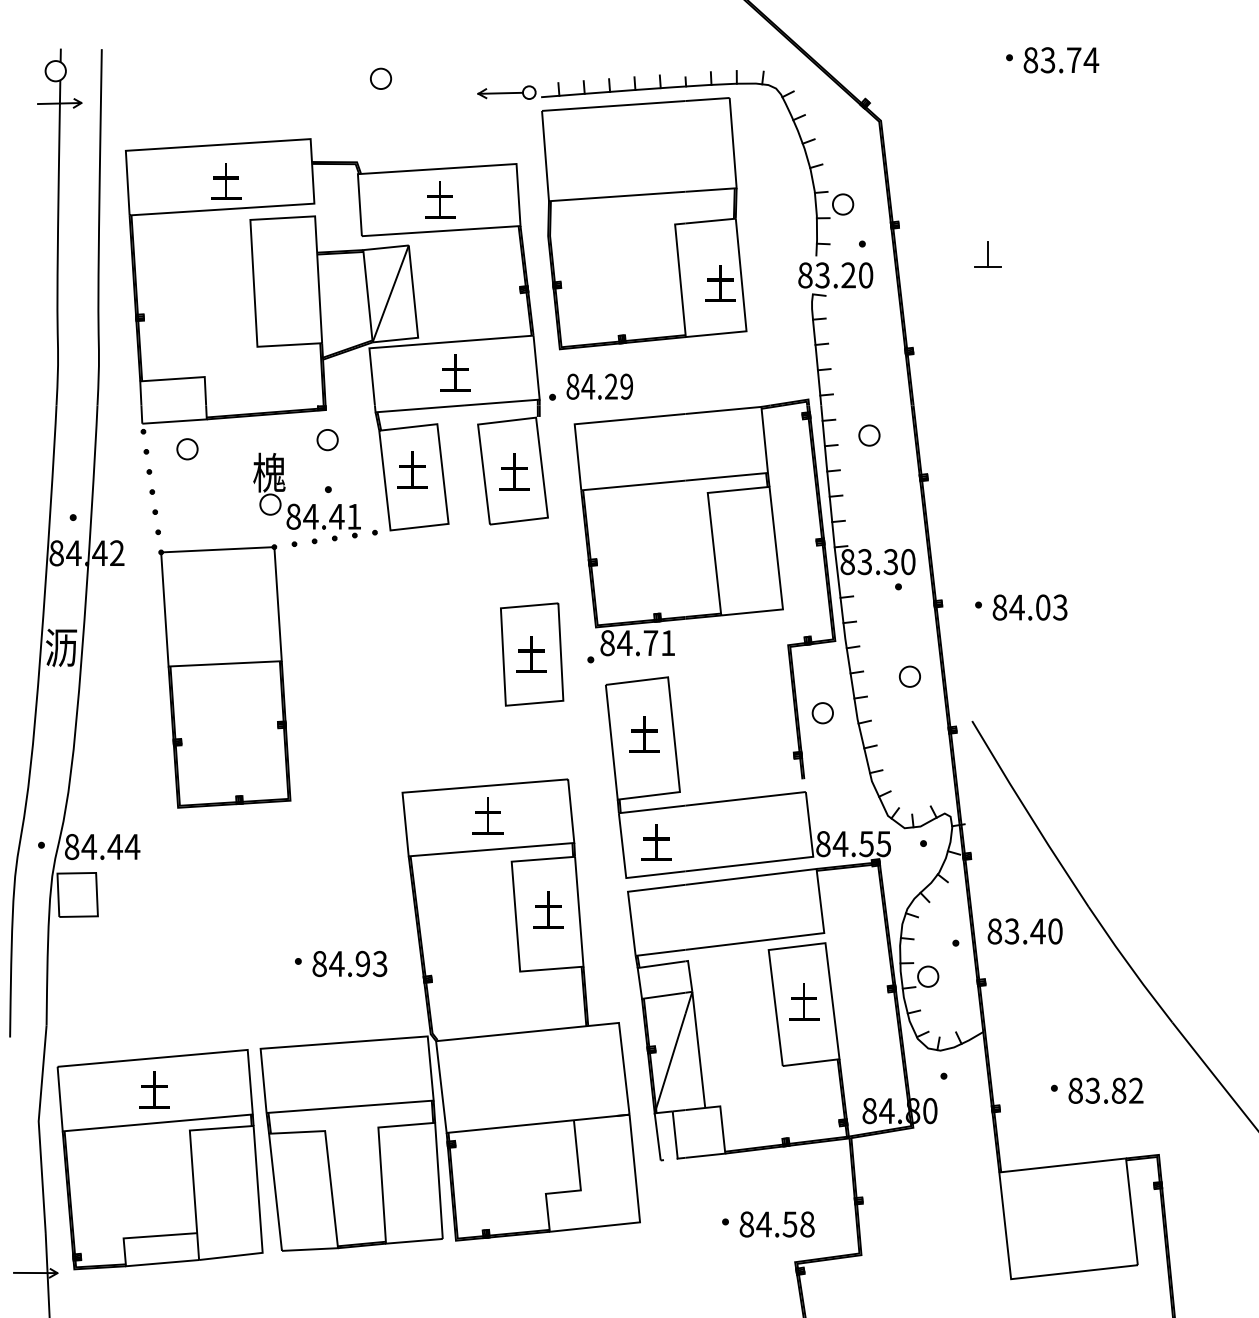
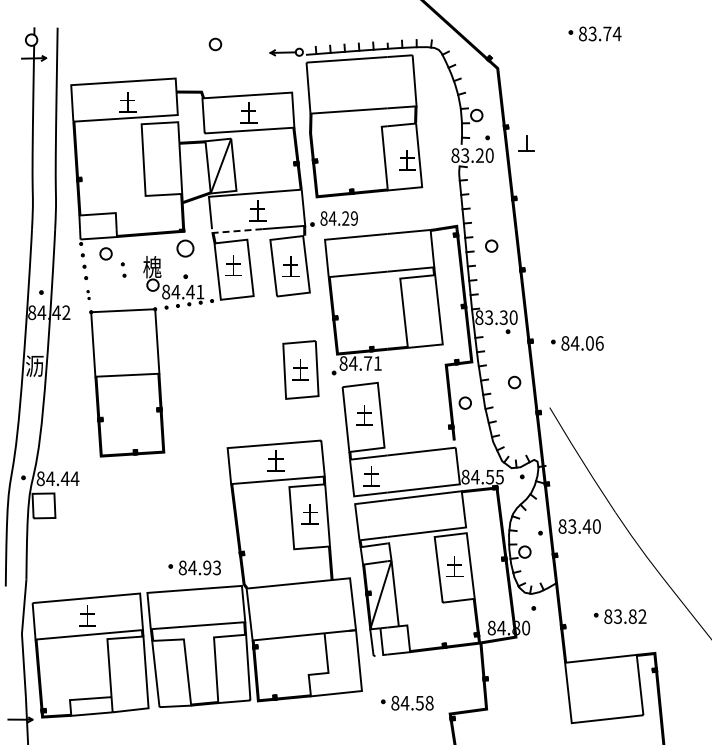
part: (987, 253) -> (526, 143), moved
line: (414, 409) -> (234, 231), solid -> dashed
circle: (326, 439) -> (184, 248), size x1.4
part: (218, 476) -> (123, 269), added
part: (156, 521) -> (88, 294), size x0.6
text: (1060, 607) -> (599, 343), 84.03 -> 84.06
part: (340, 963) -> (194, 567), moved
part: (768, 1223) -> (407, 702), moved

